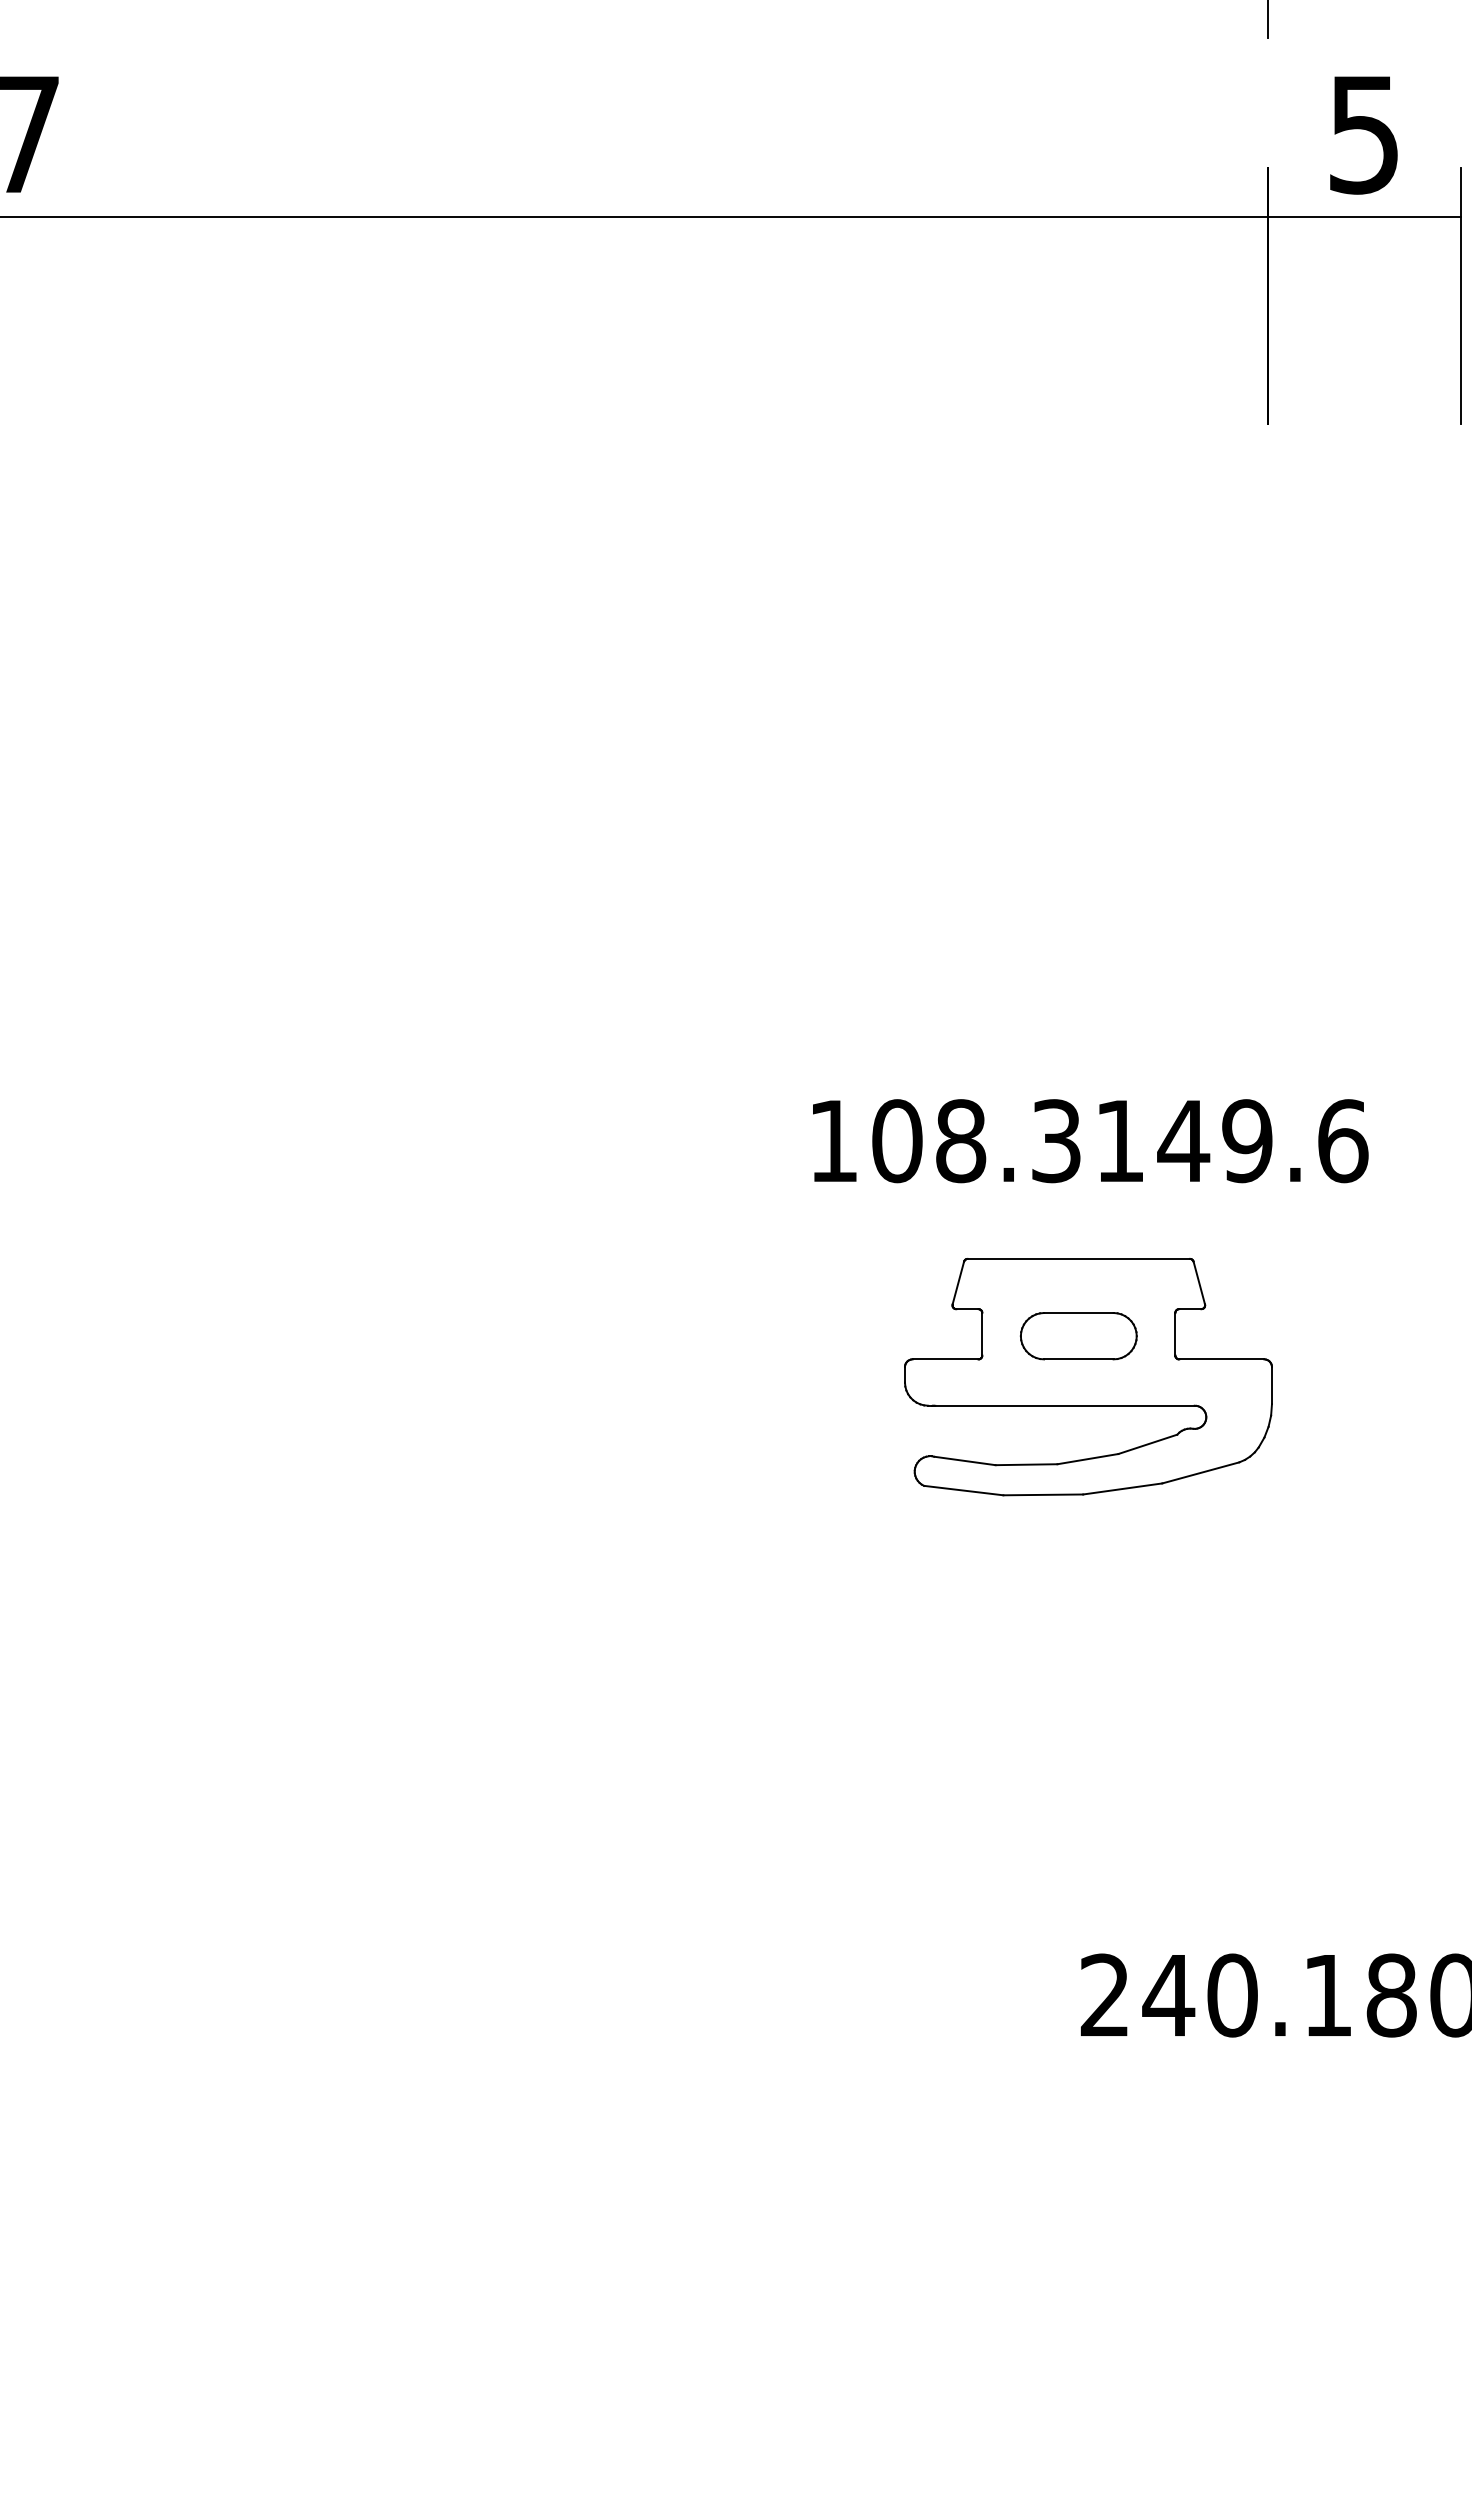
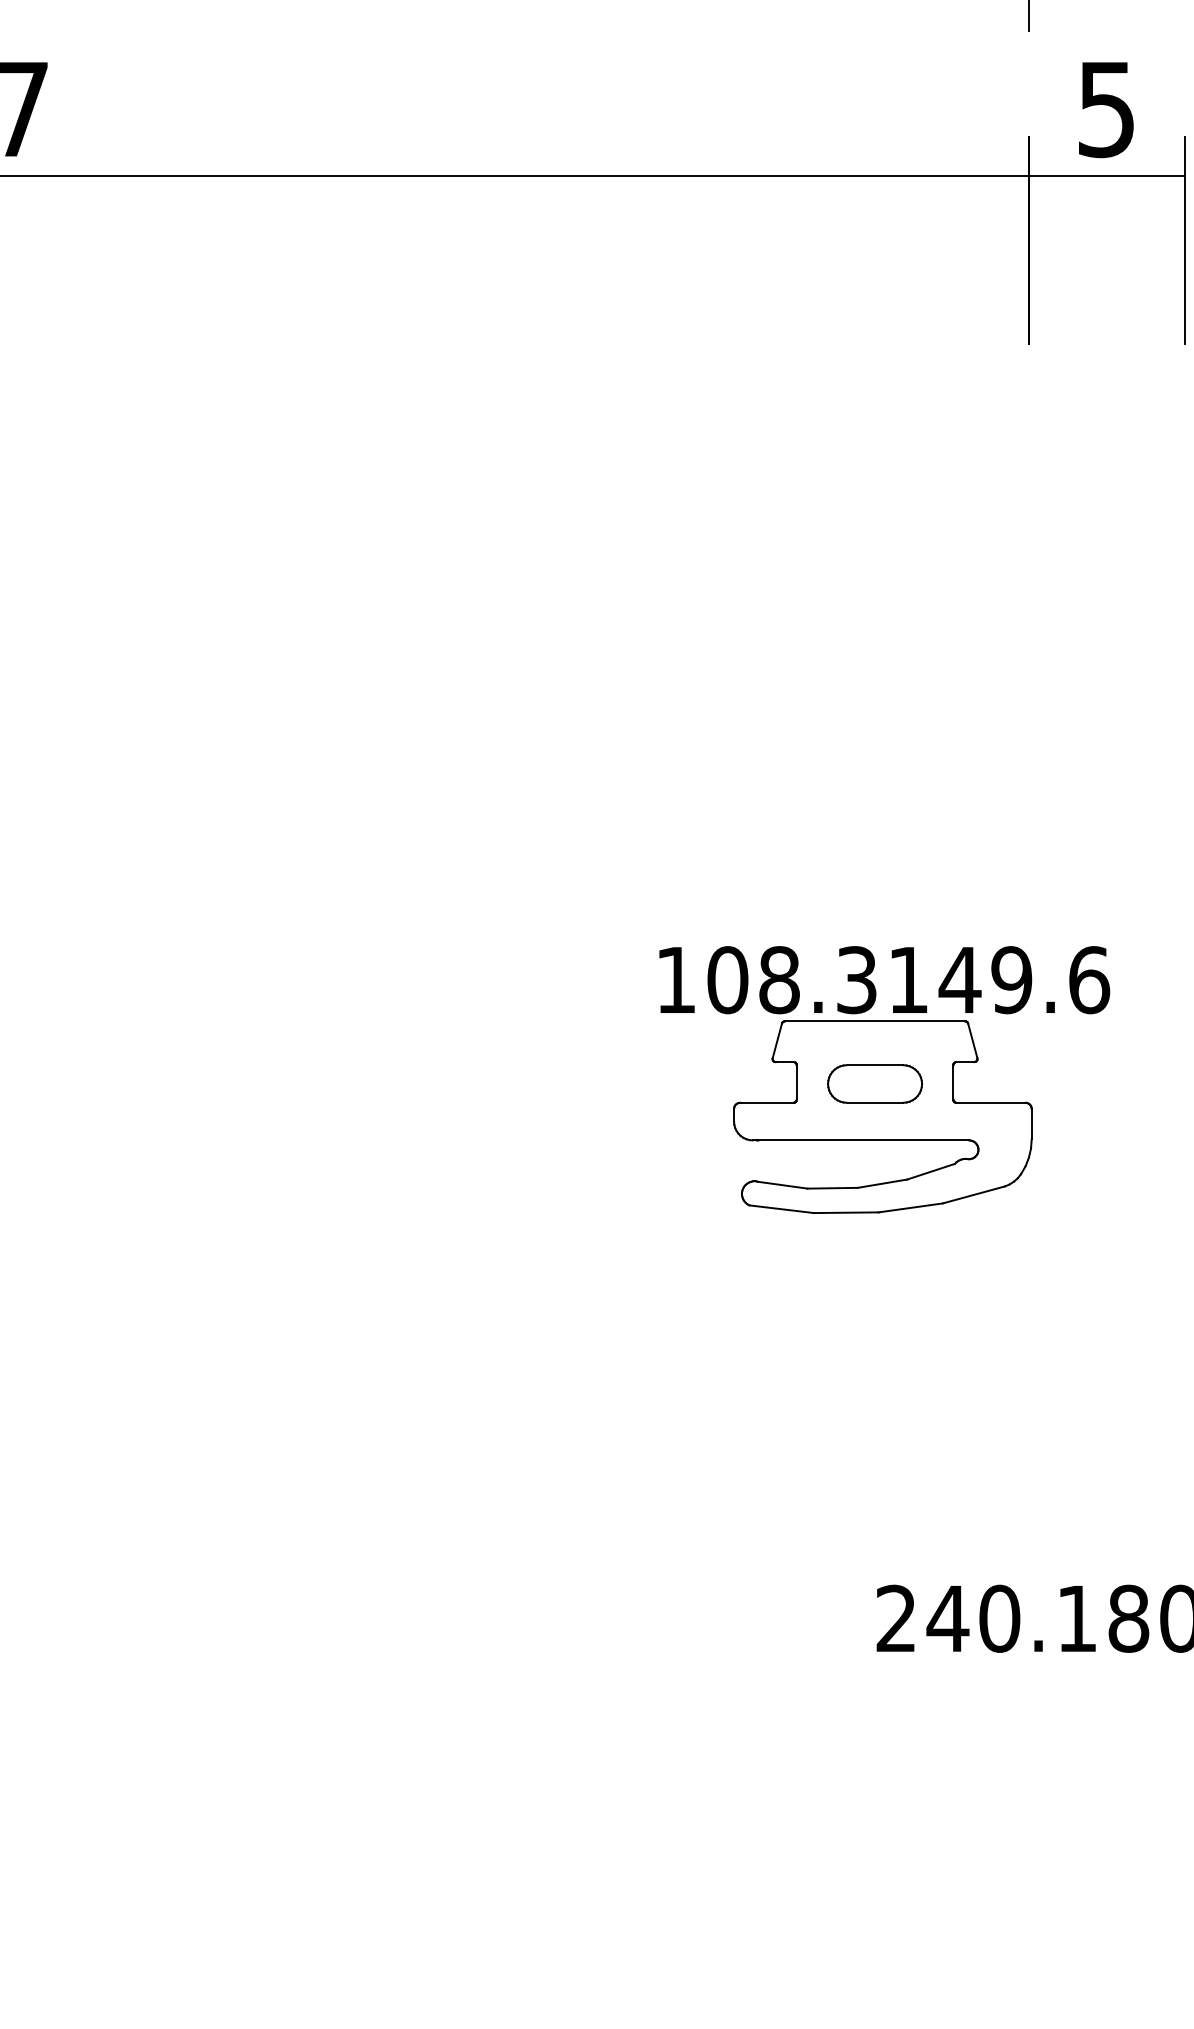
text: (1090, 1141) -> (884, 980), moved

